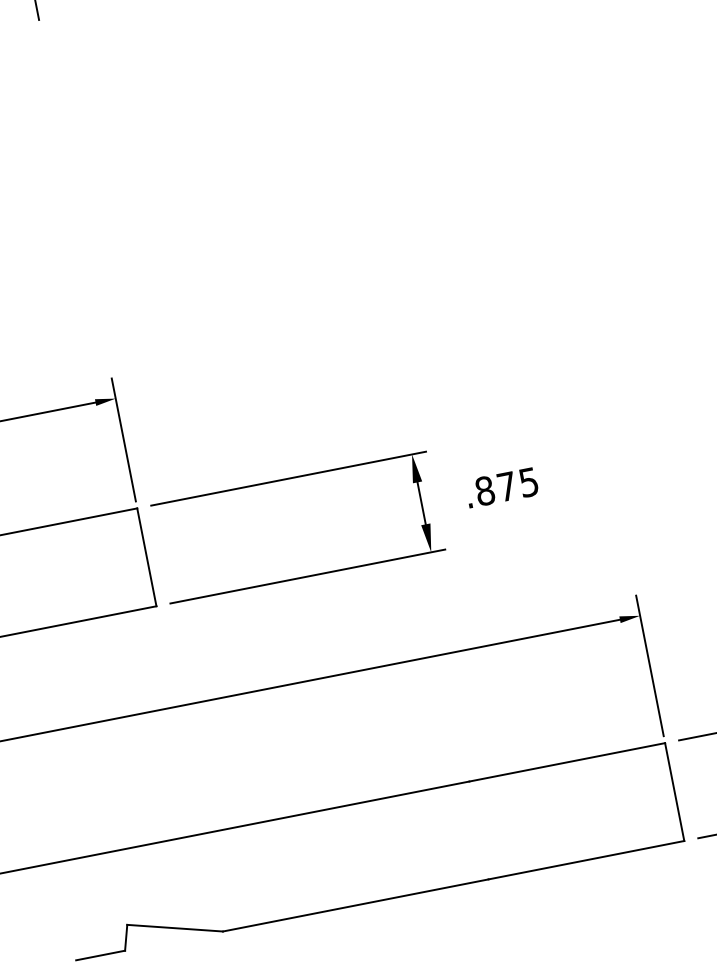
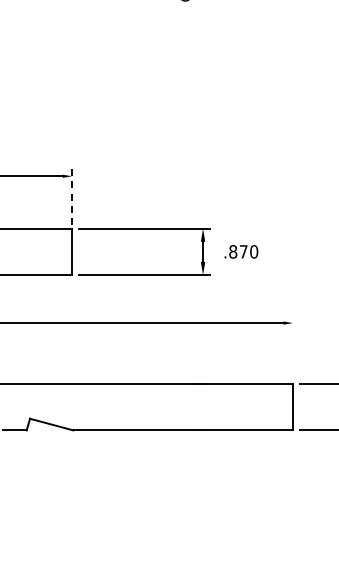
line: (124, 438) -> (72, 195), solid -> dashed
text: (529, 481) -> (254, 251), .875 -> .870
line: (650, 664) -> (293, 346), removed

